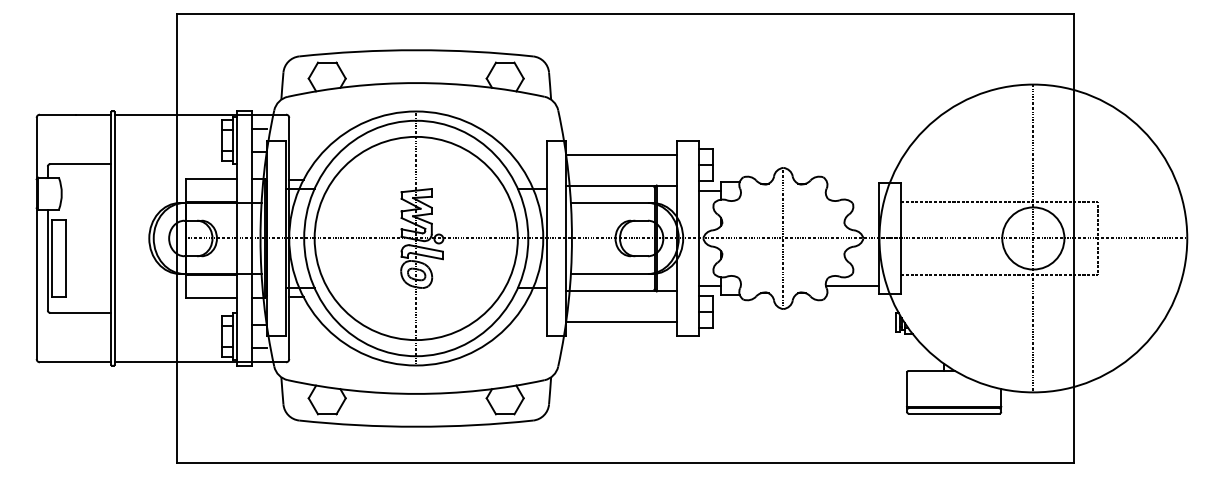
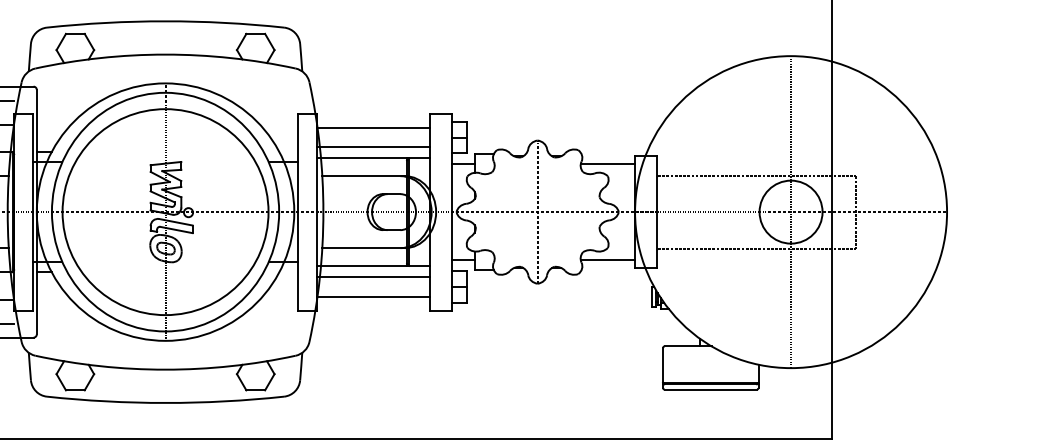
line: (620, 174) -> (372, 147), added
line: (851, 191) -> (606, 164), added
line: (620, 302) -> (372, 277), added

